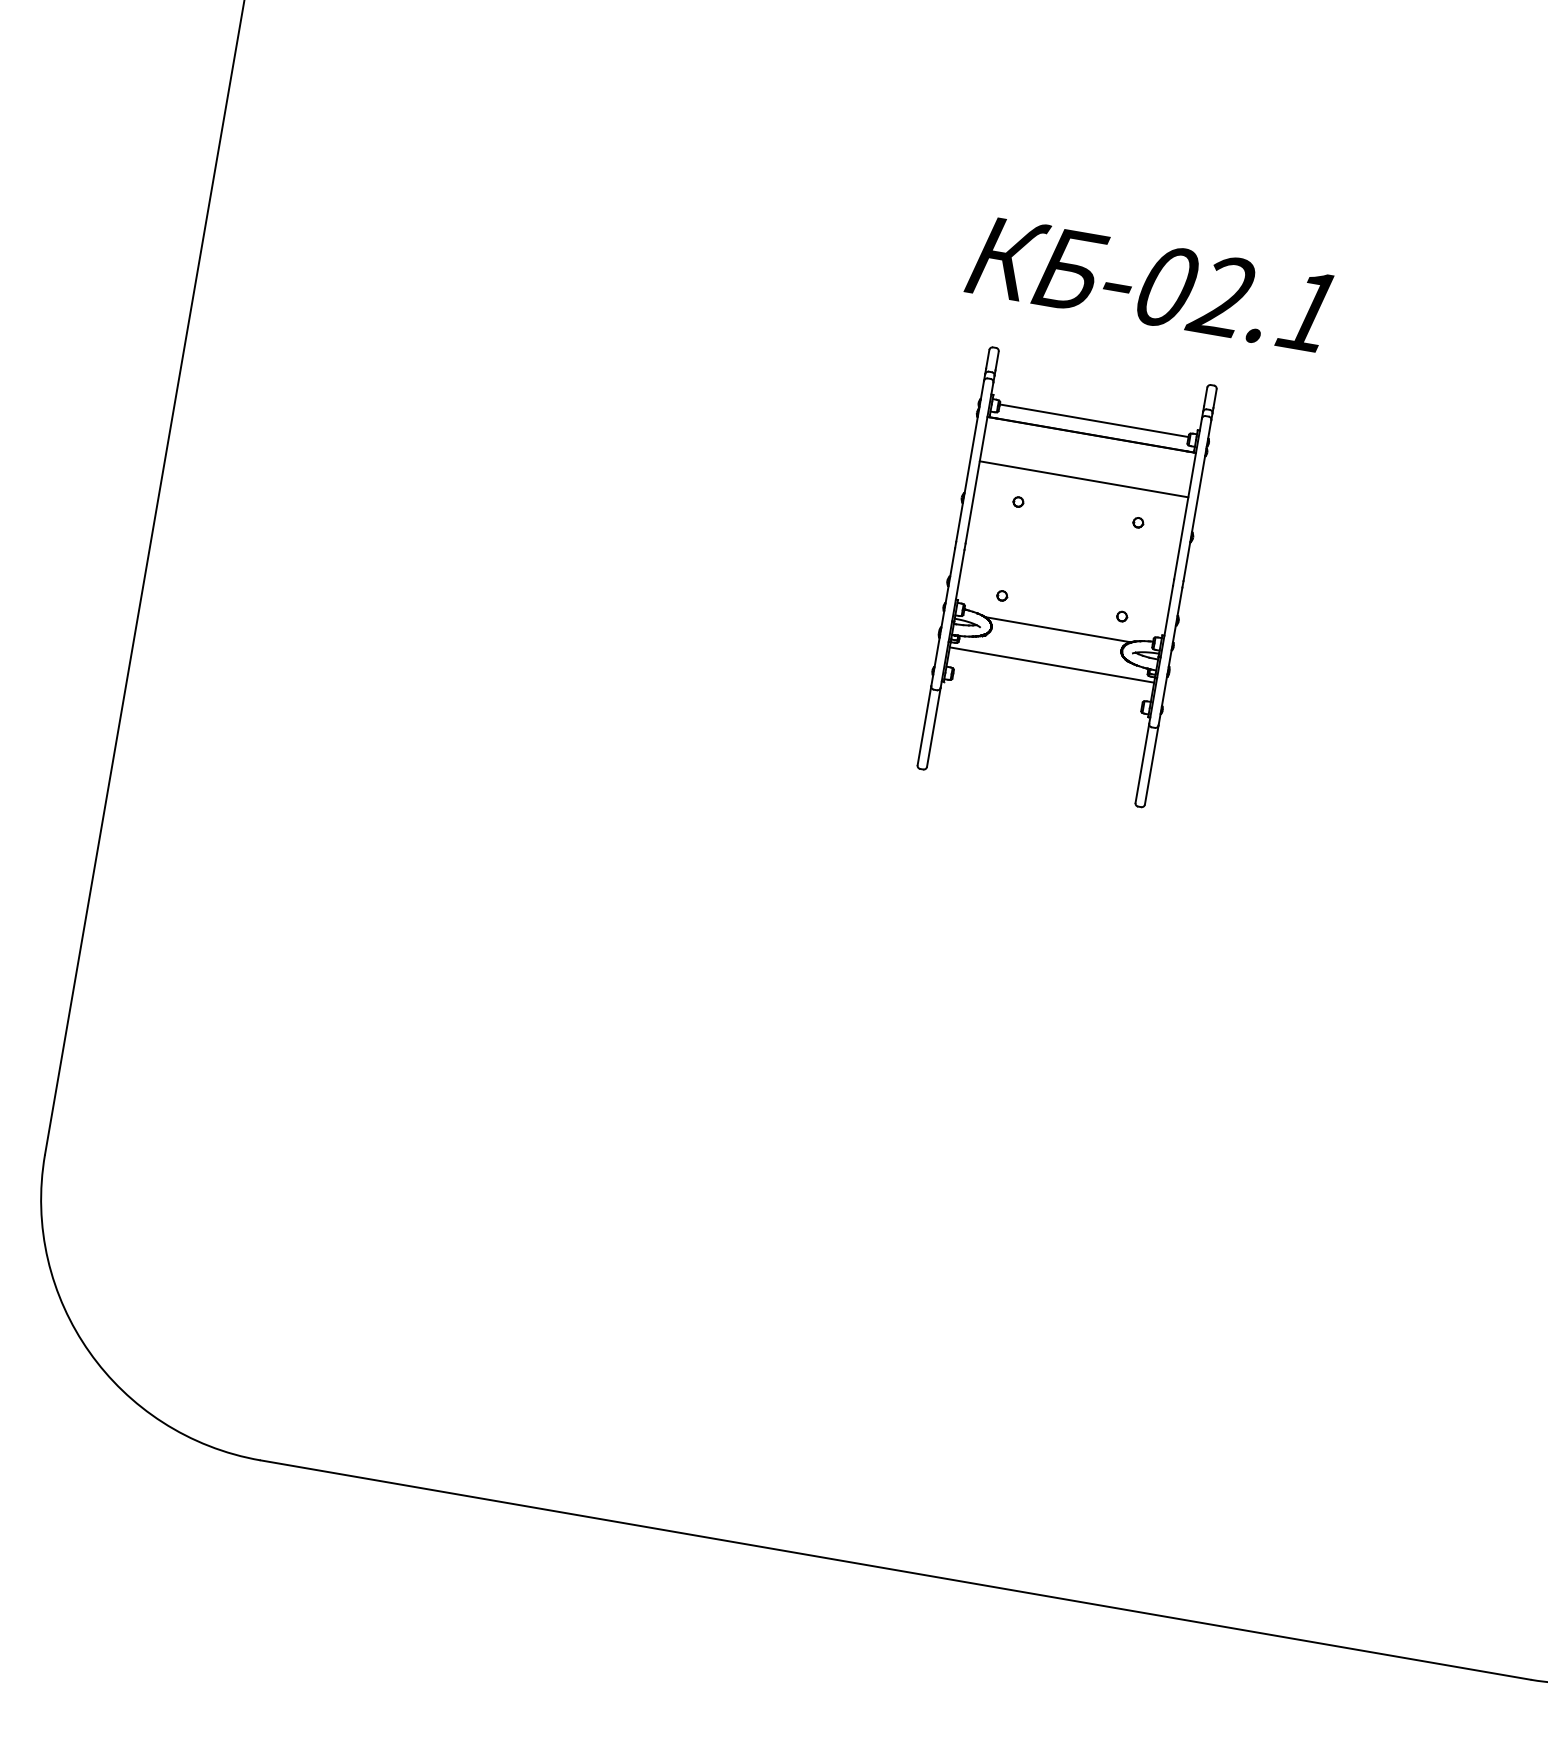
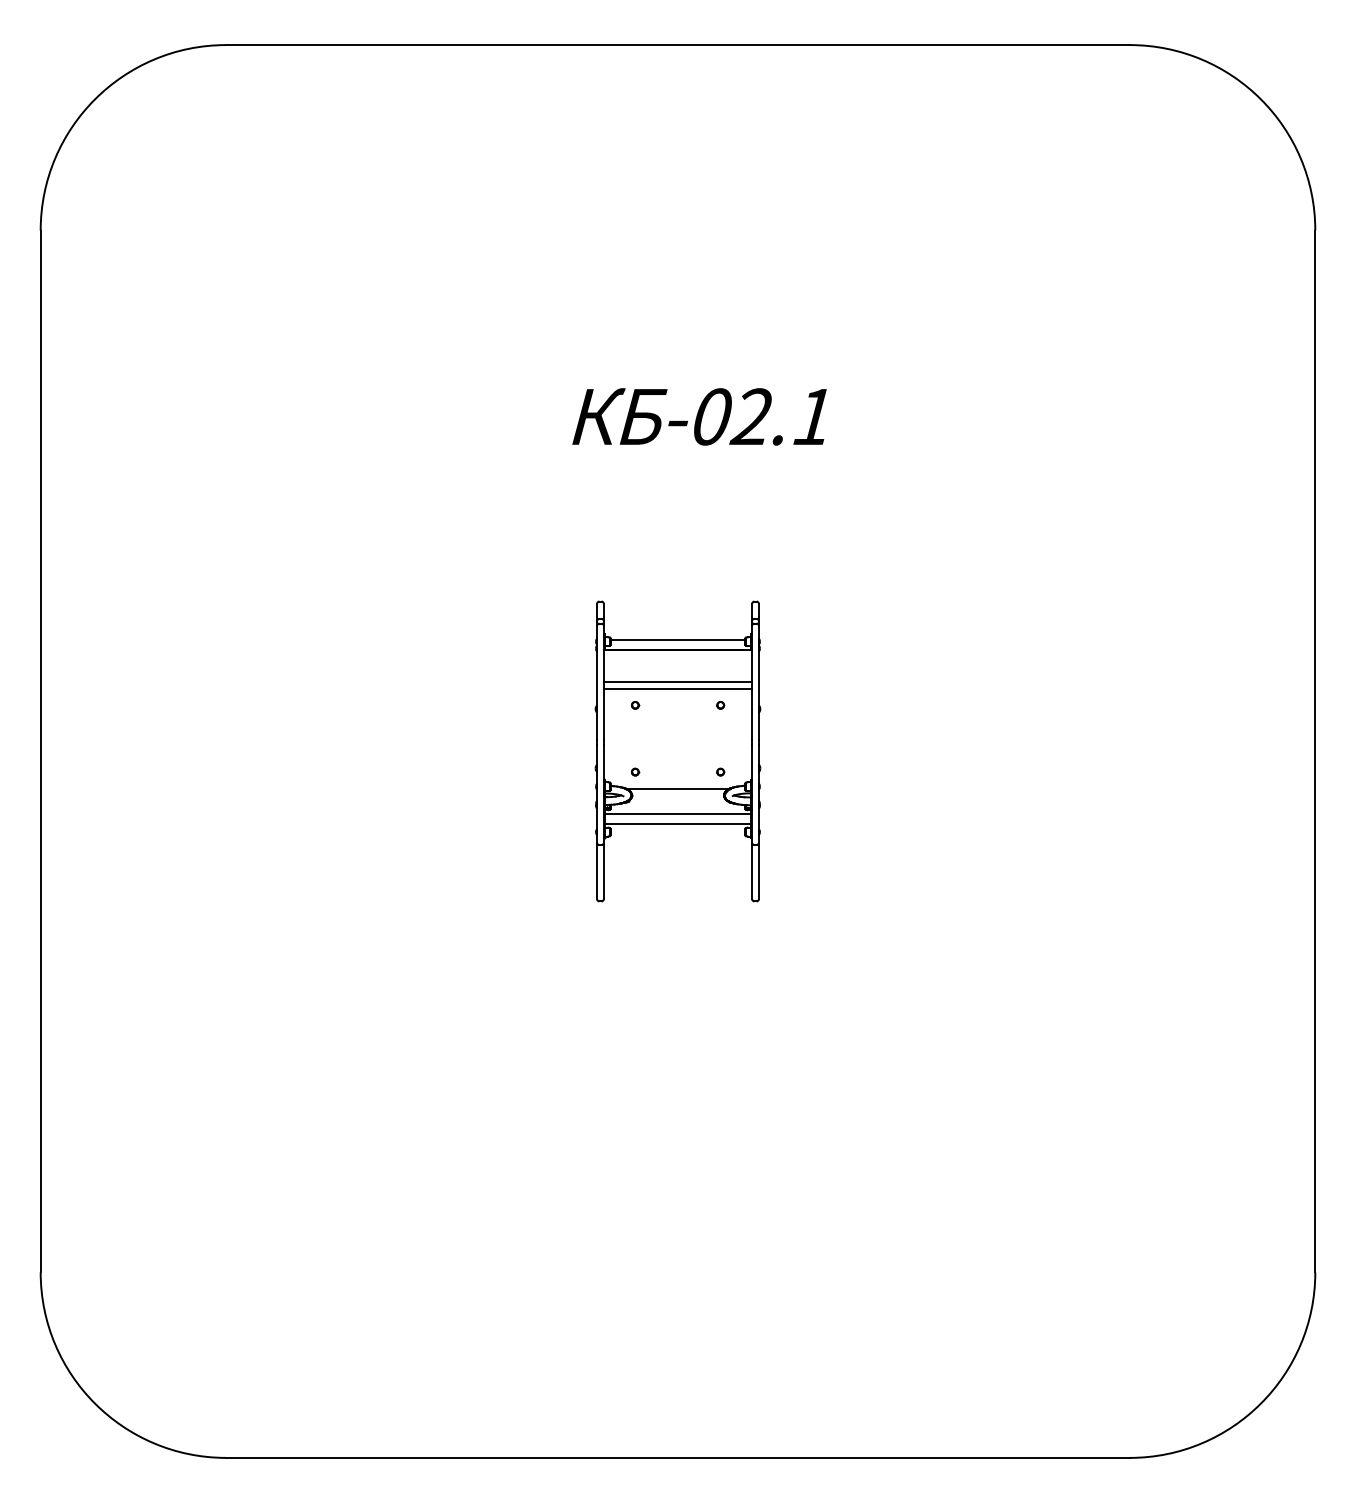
text: (1149, 283) -> (699, 416), moved
line: (1081, 488) -> (677, 688), added
line: (1048, 678) -> (677, 823), added

